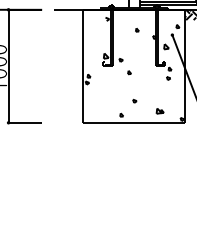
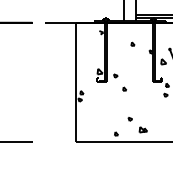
part: (159, 111) -> (142, 130), moved

